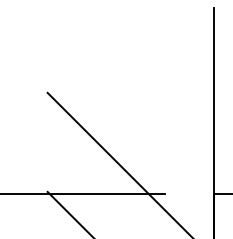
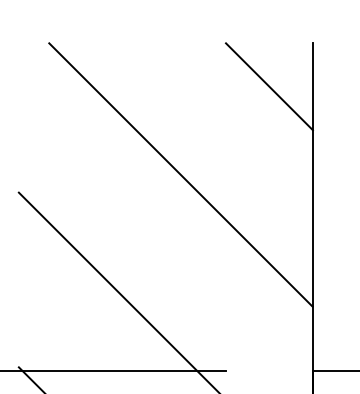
line: (189, 32) -> (269, 86), added
line: (139, 82) -> (180, 174), added

